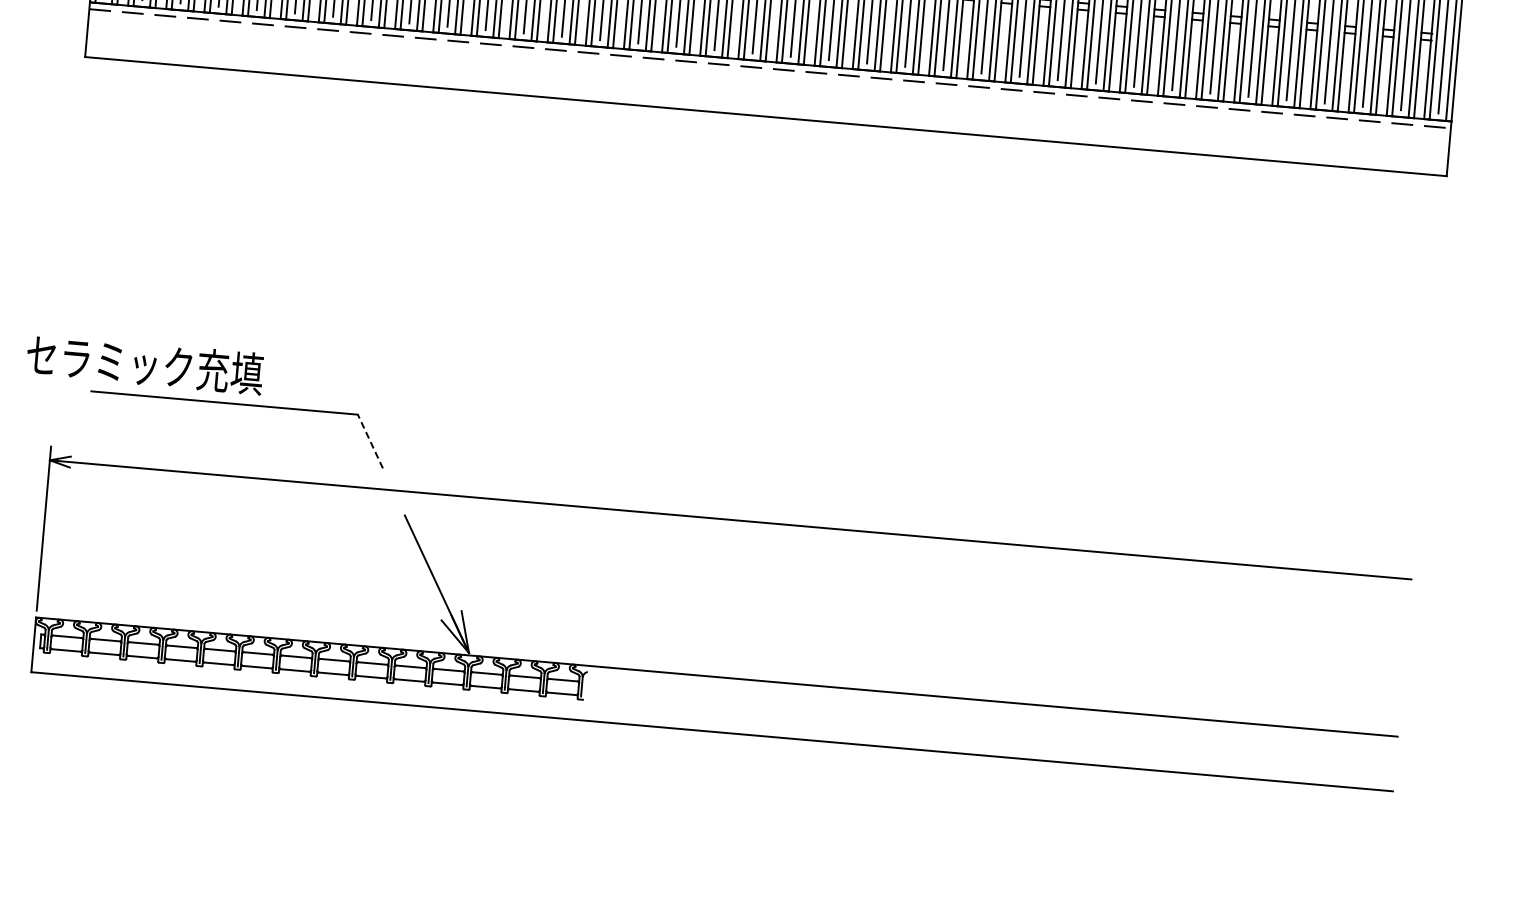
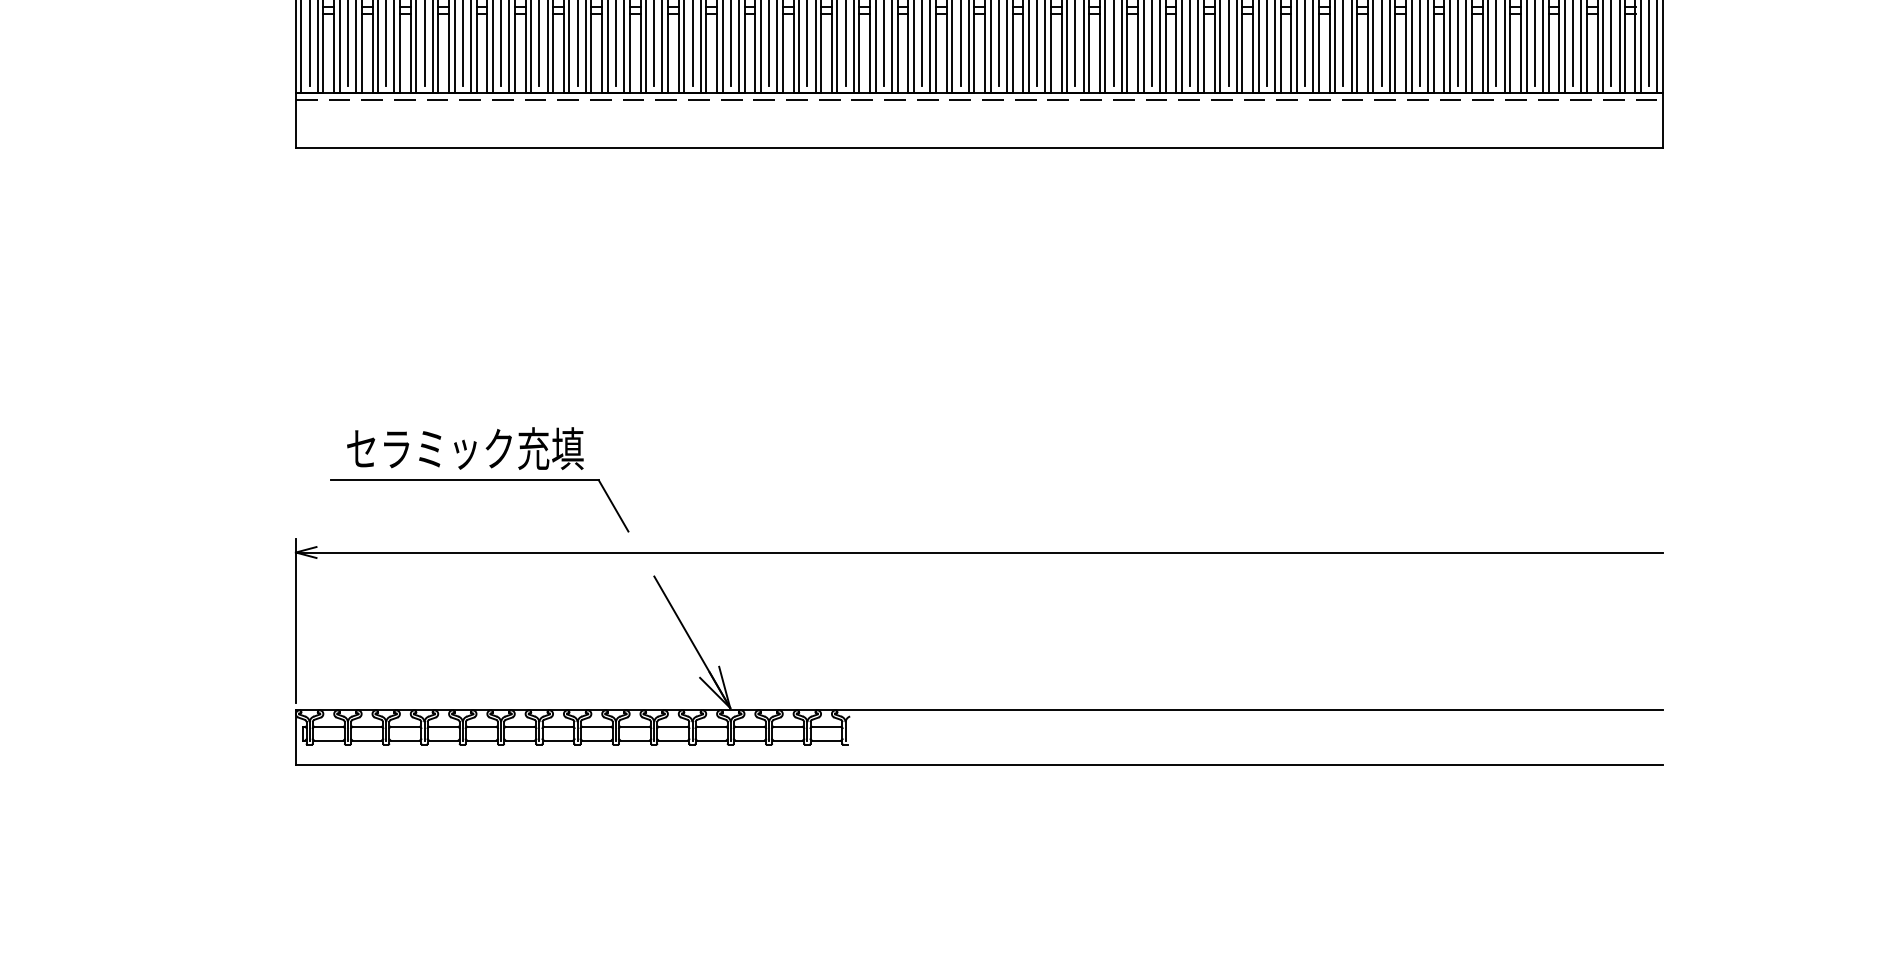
text: (145, 364) -> (465, 448), moved
line: (370, 441) -> (613, 505), dashed -> solid

